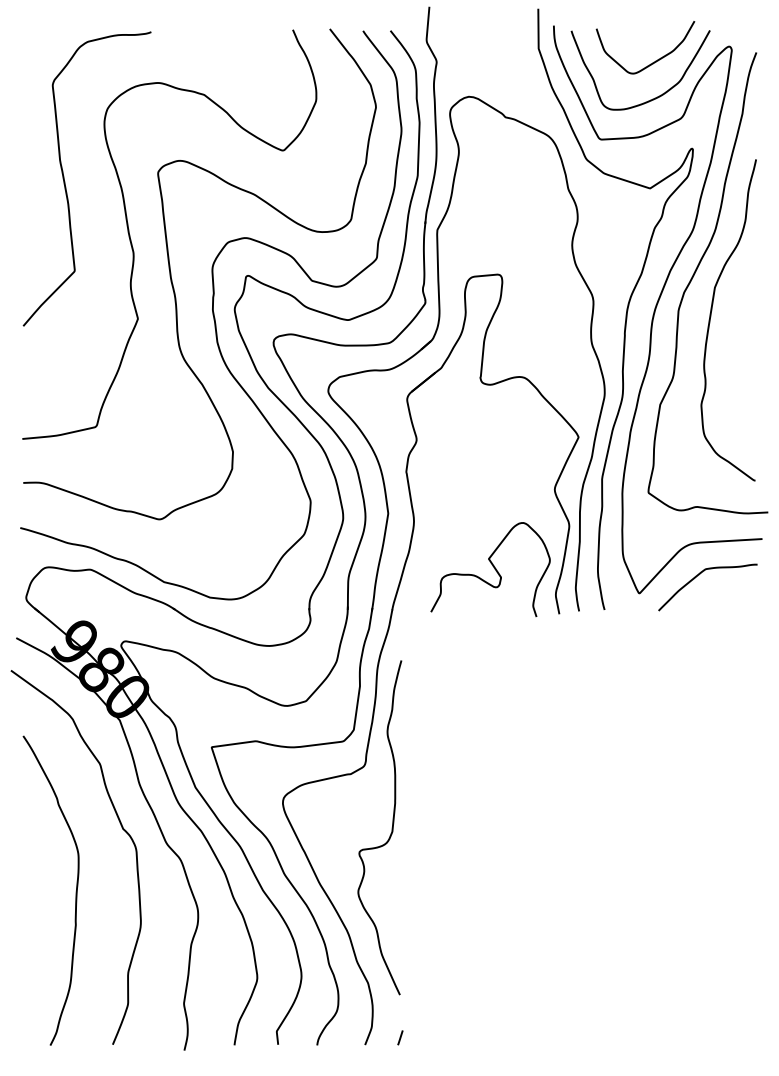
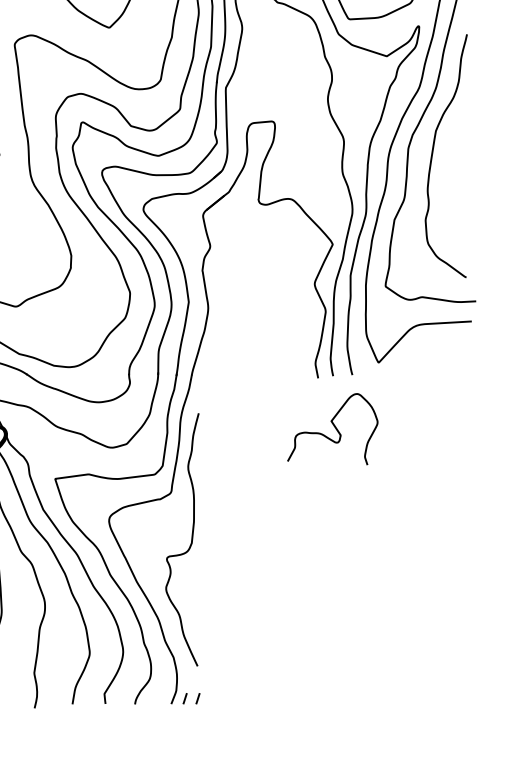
curve: (492, 566) -> (334, 426), moved
curve: (699, 575) -> (424, 349), removed
line: (383, 1037) -> (185, 698), added

